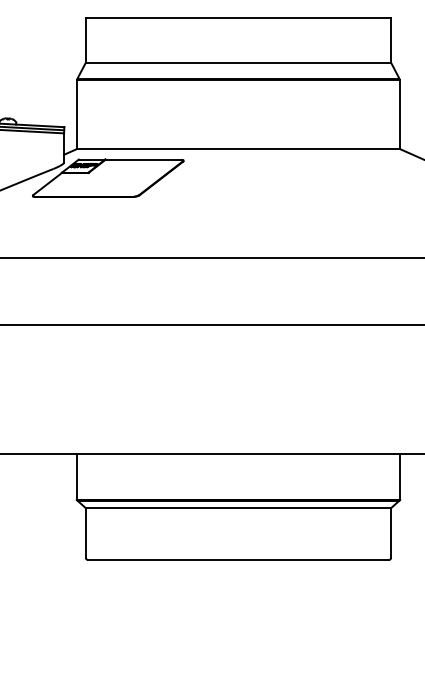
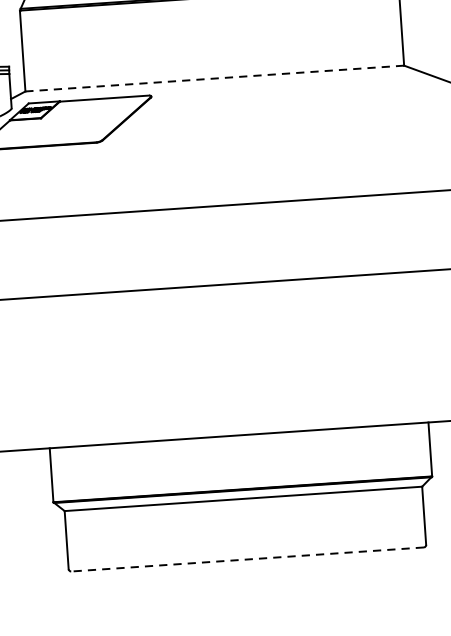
line: (238, 149) -> (214, 78), solid -> dashed
line: (238, 559) -> (247, 559), solid -> dashed

